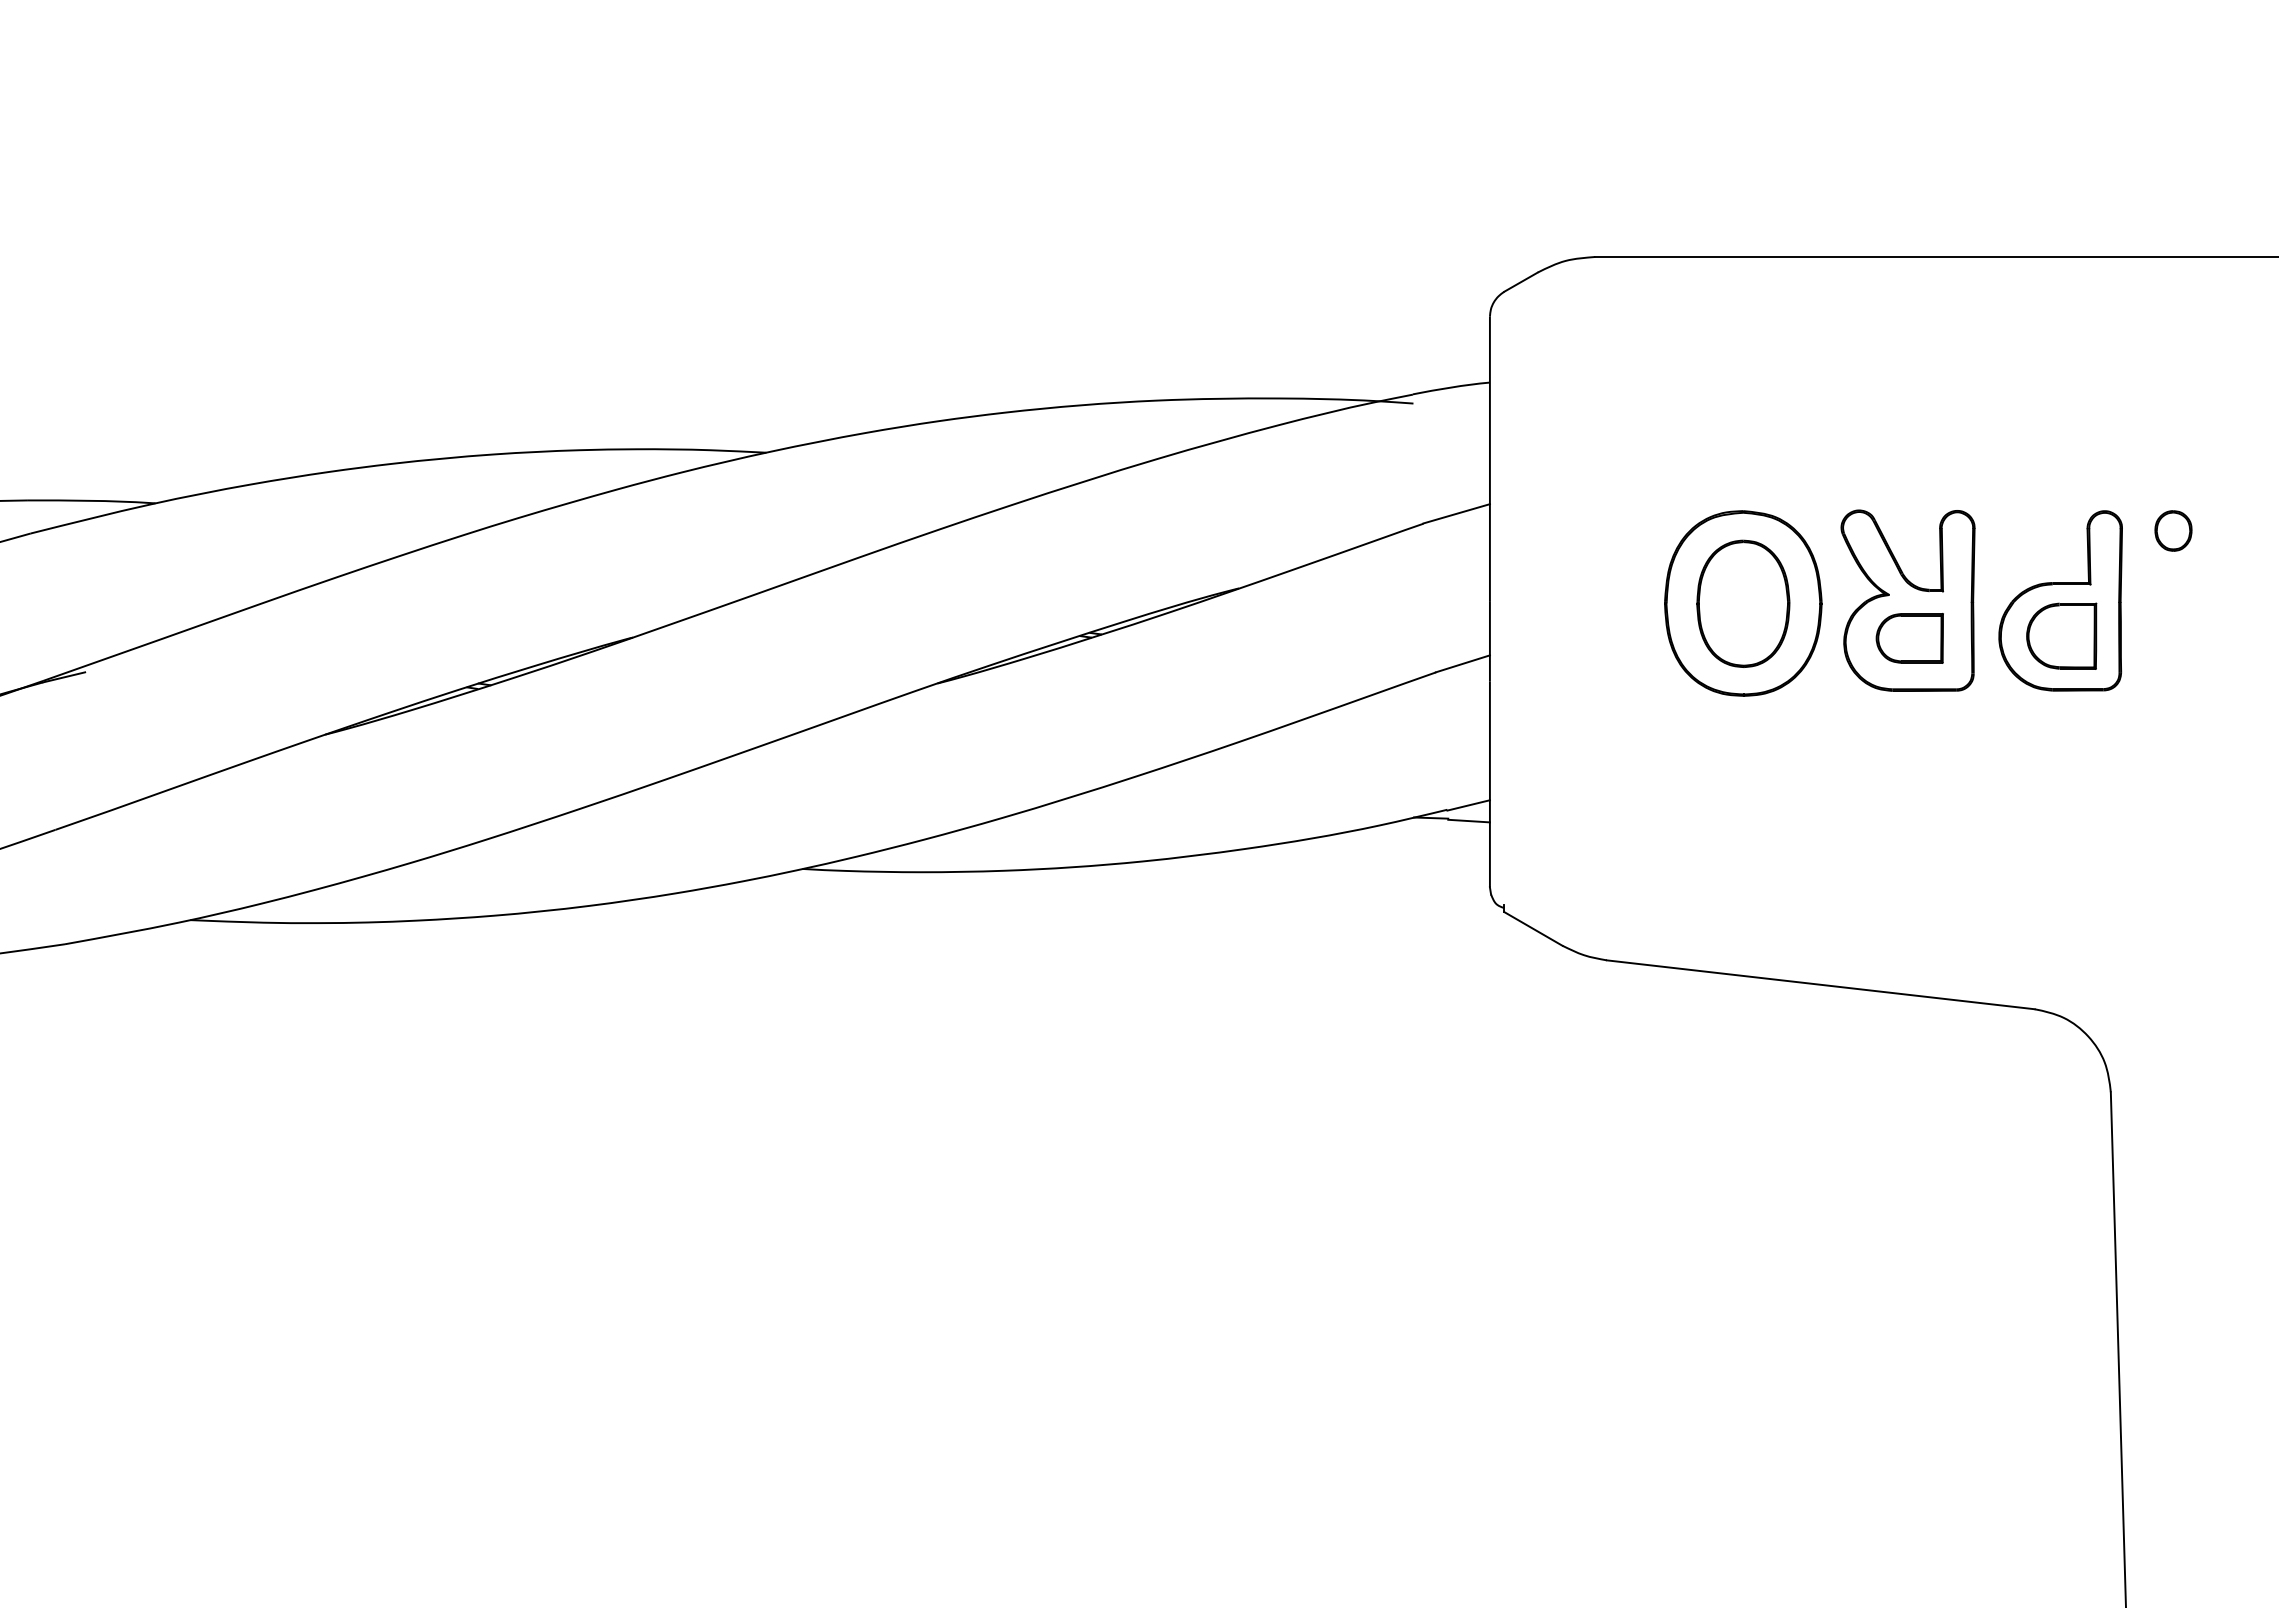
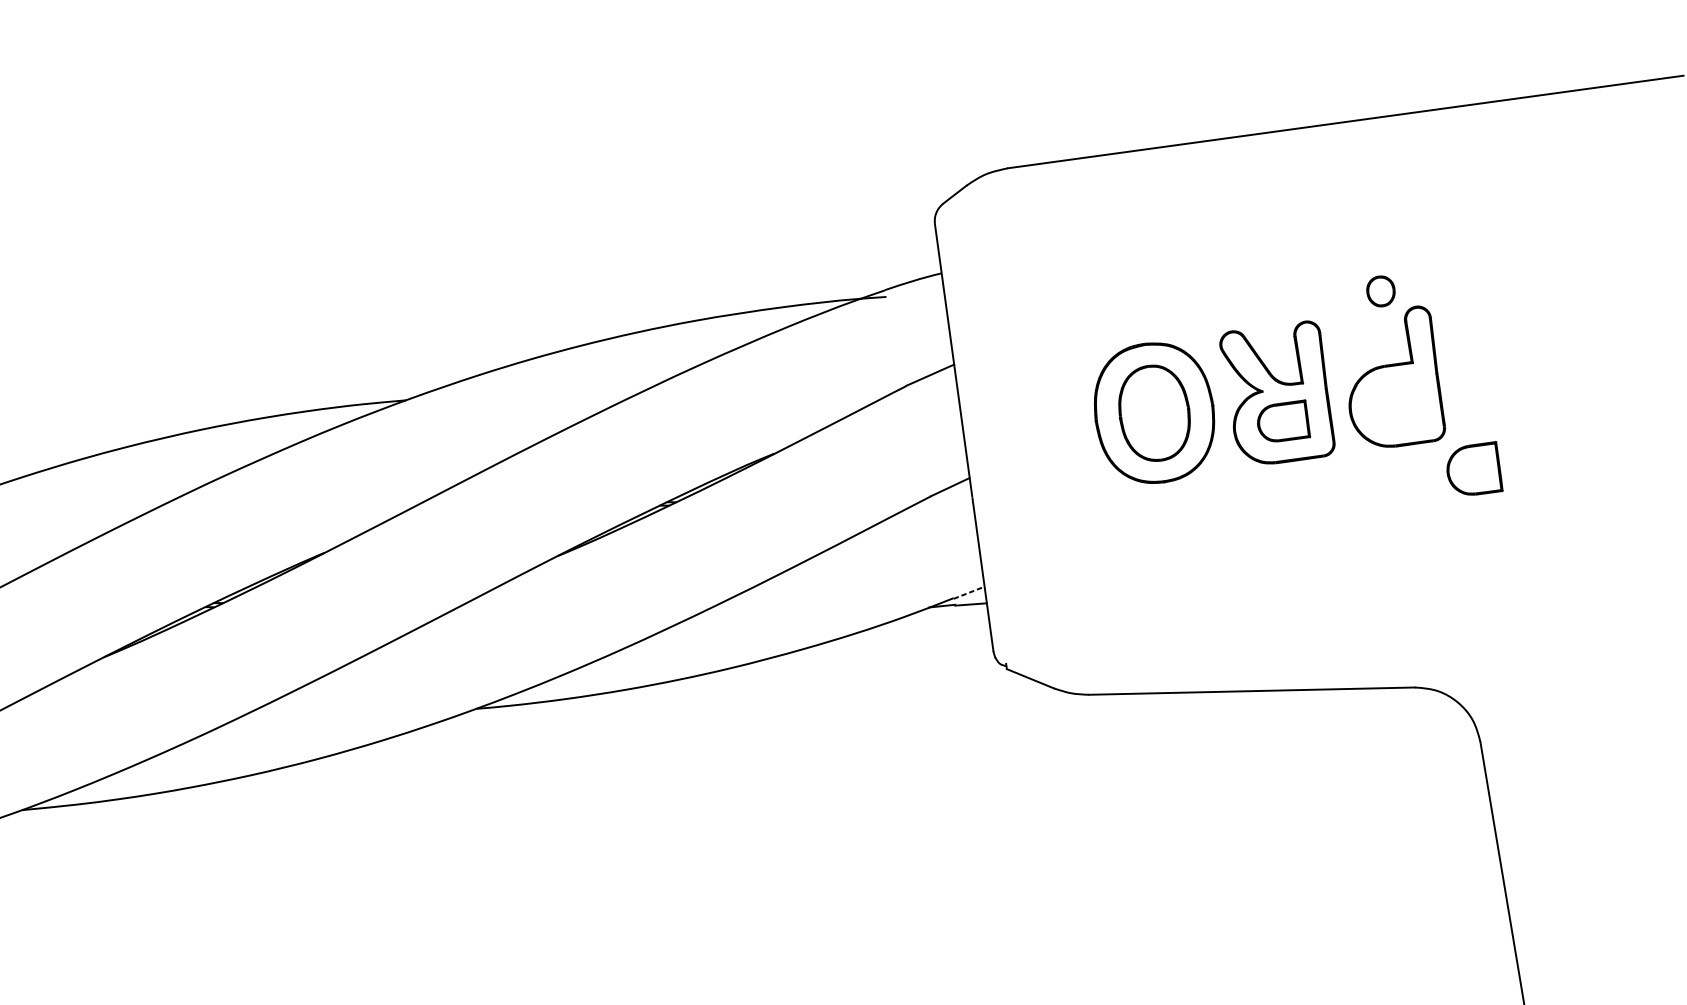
part: (2173, 530) -> (1380, 291), moved
part: (2061, 635) -> (1473, 469), moved
line: (1468, 805) -> (969, 592), solid -> dashed

